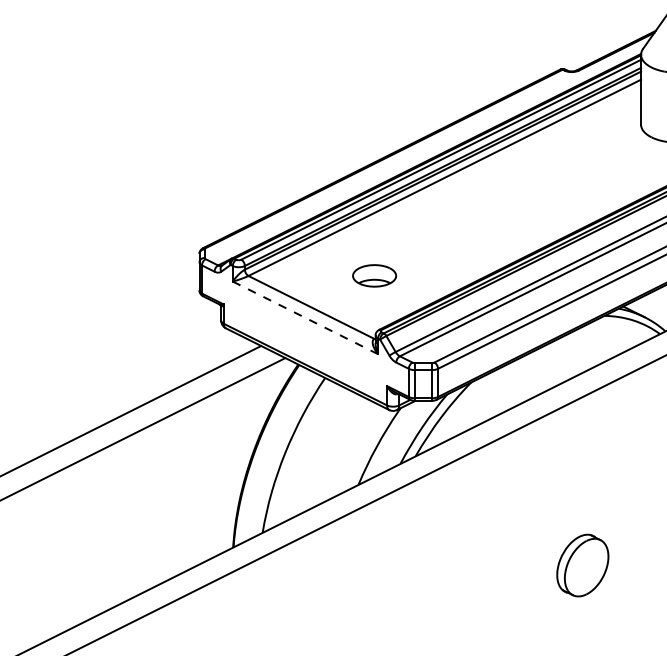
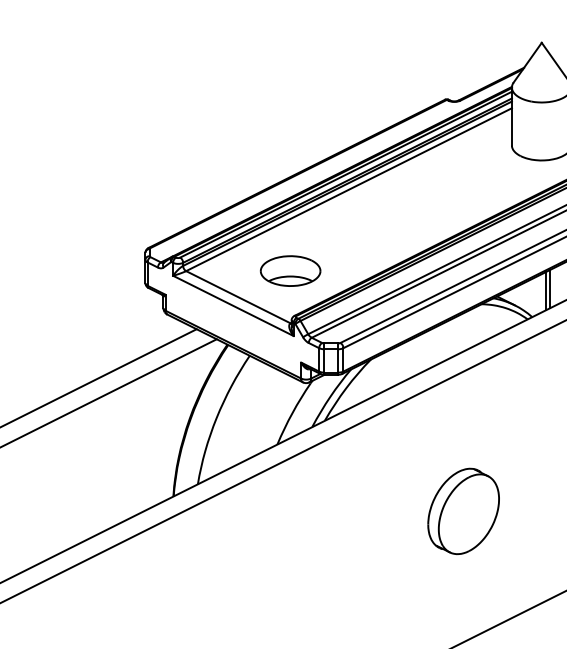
part: (374, 275) -> (290, 270), size x1.67
line: (305, 318) -> (233, 306), dashed -> solid
part: (582, 565) -> (463, 511), size x1.67

